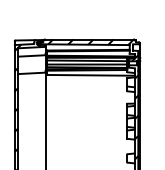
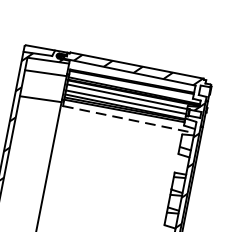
line: (91, 75) -> (129, 119), solid -> dashed

